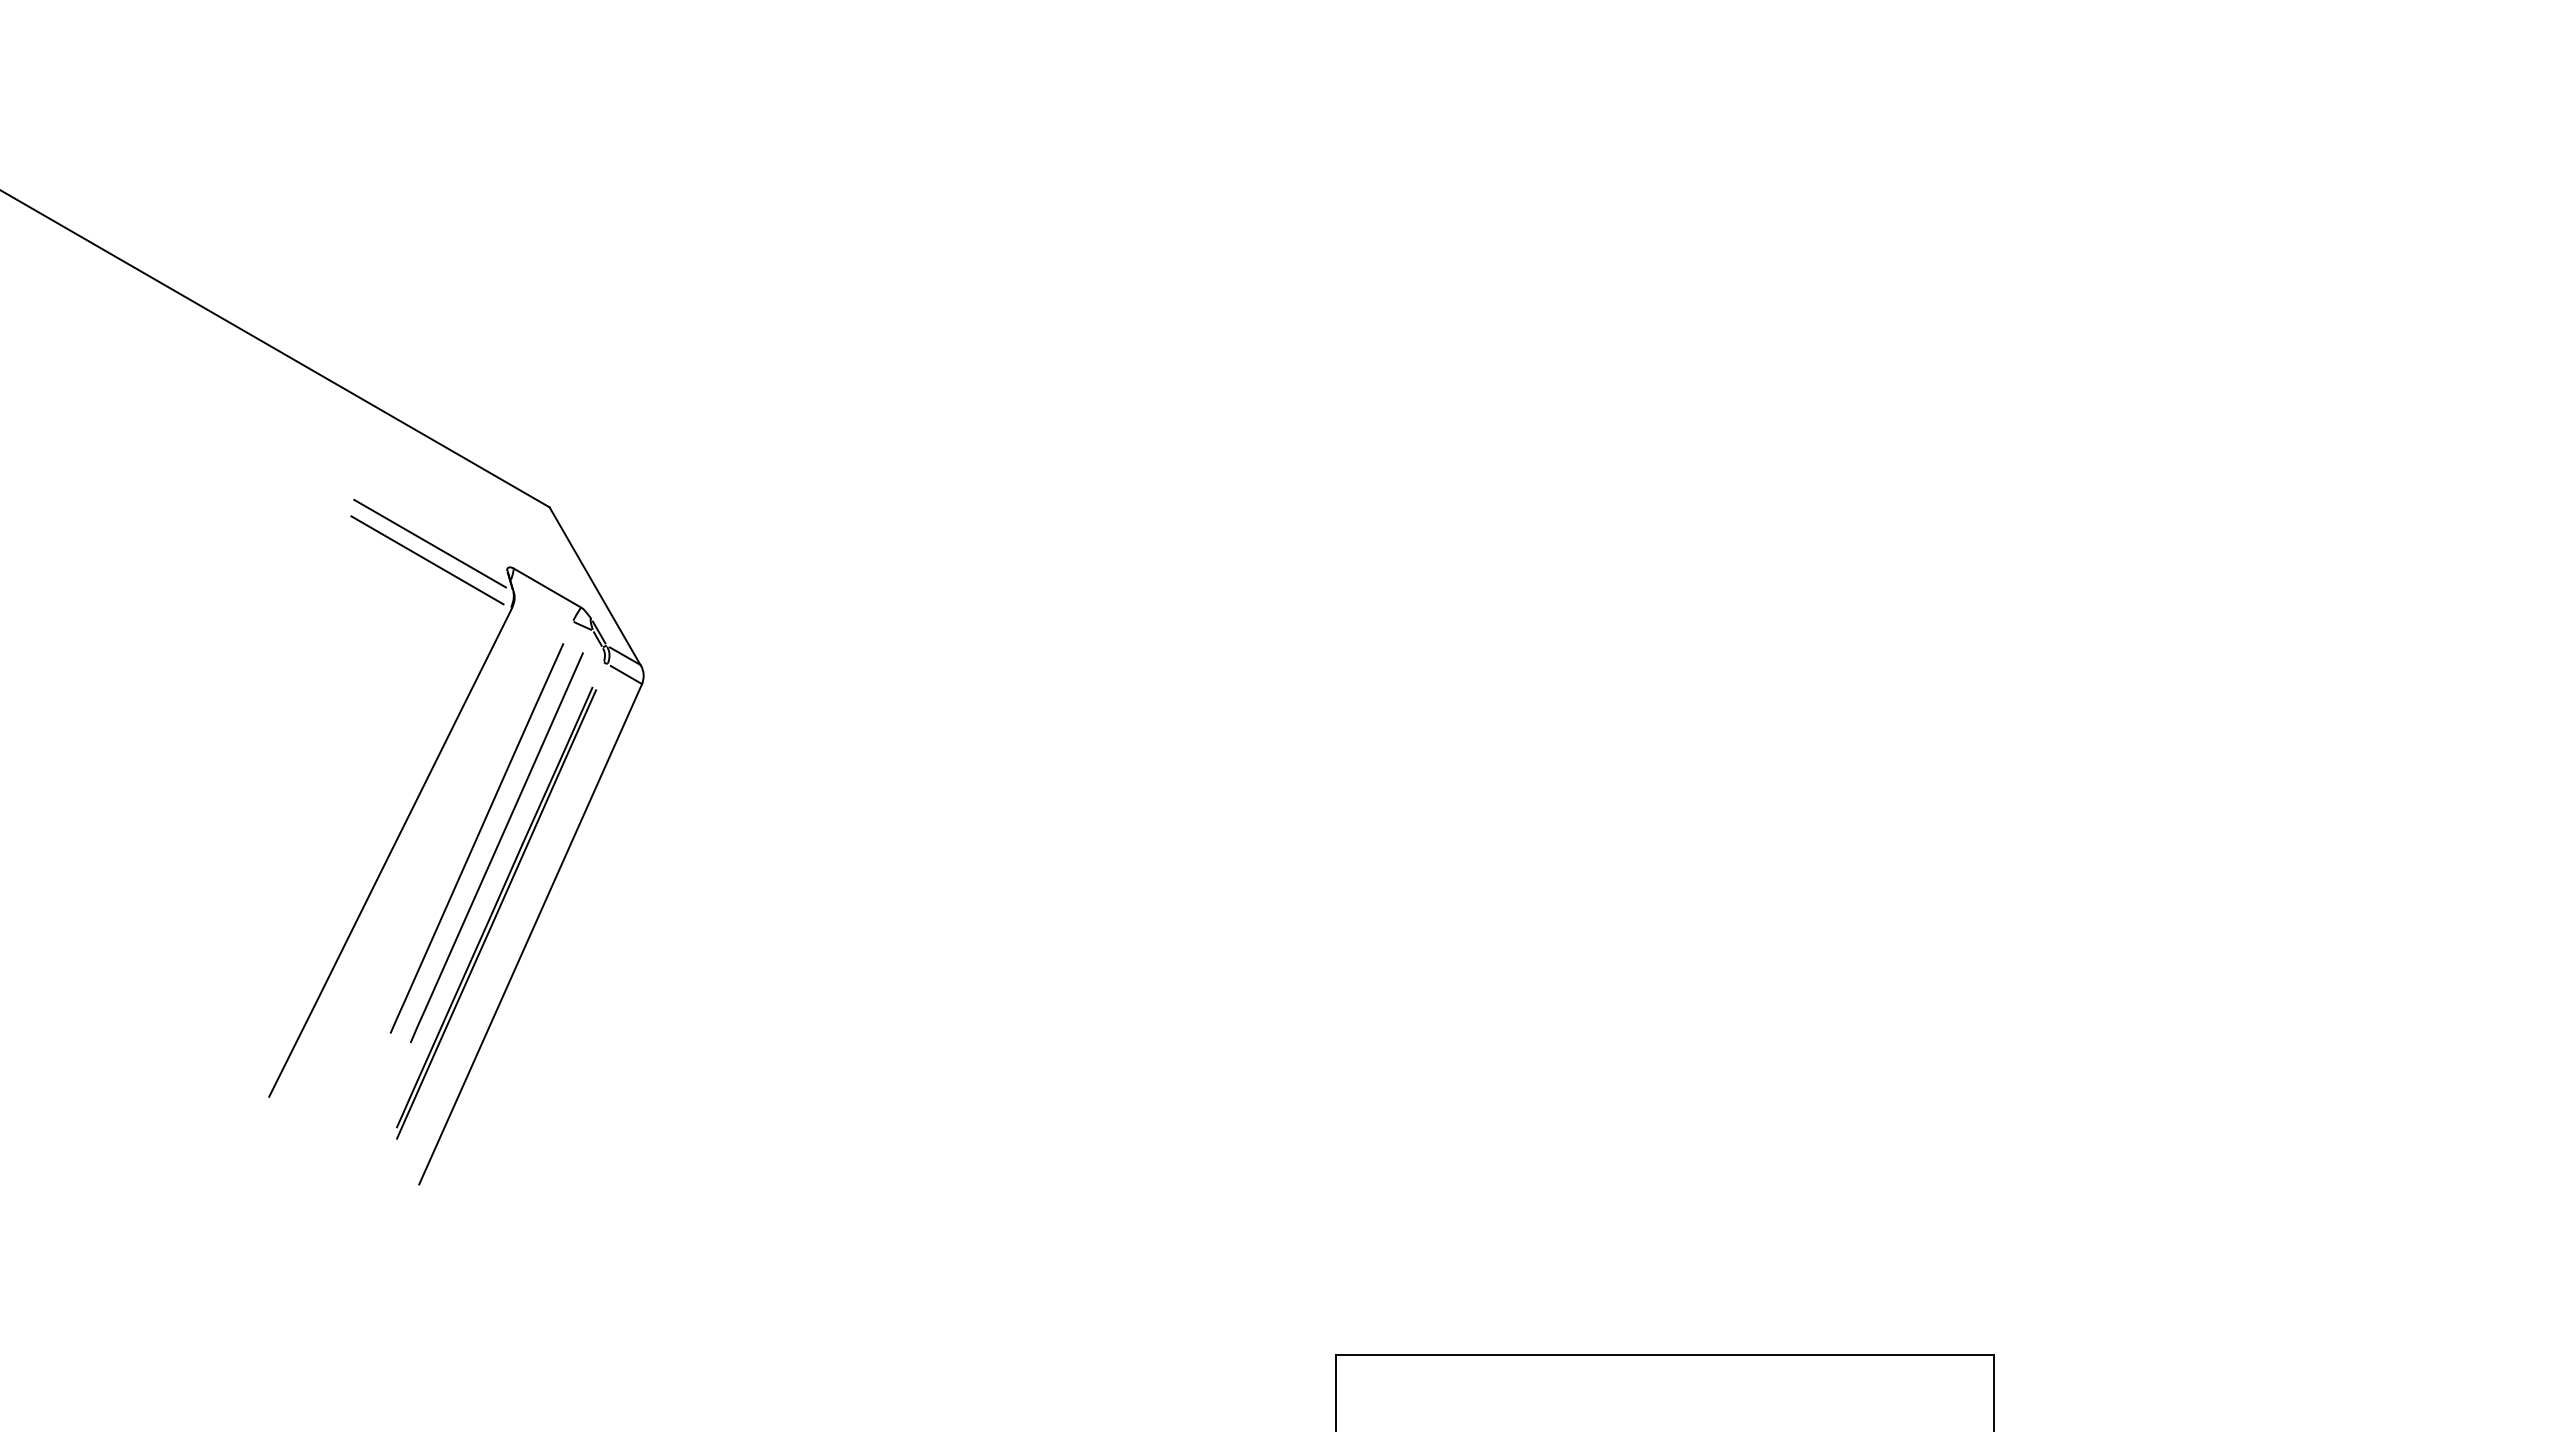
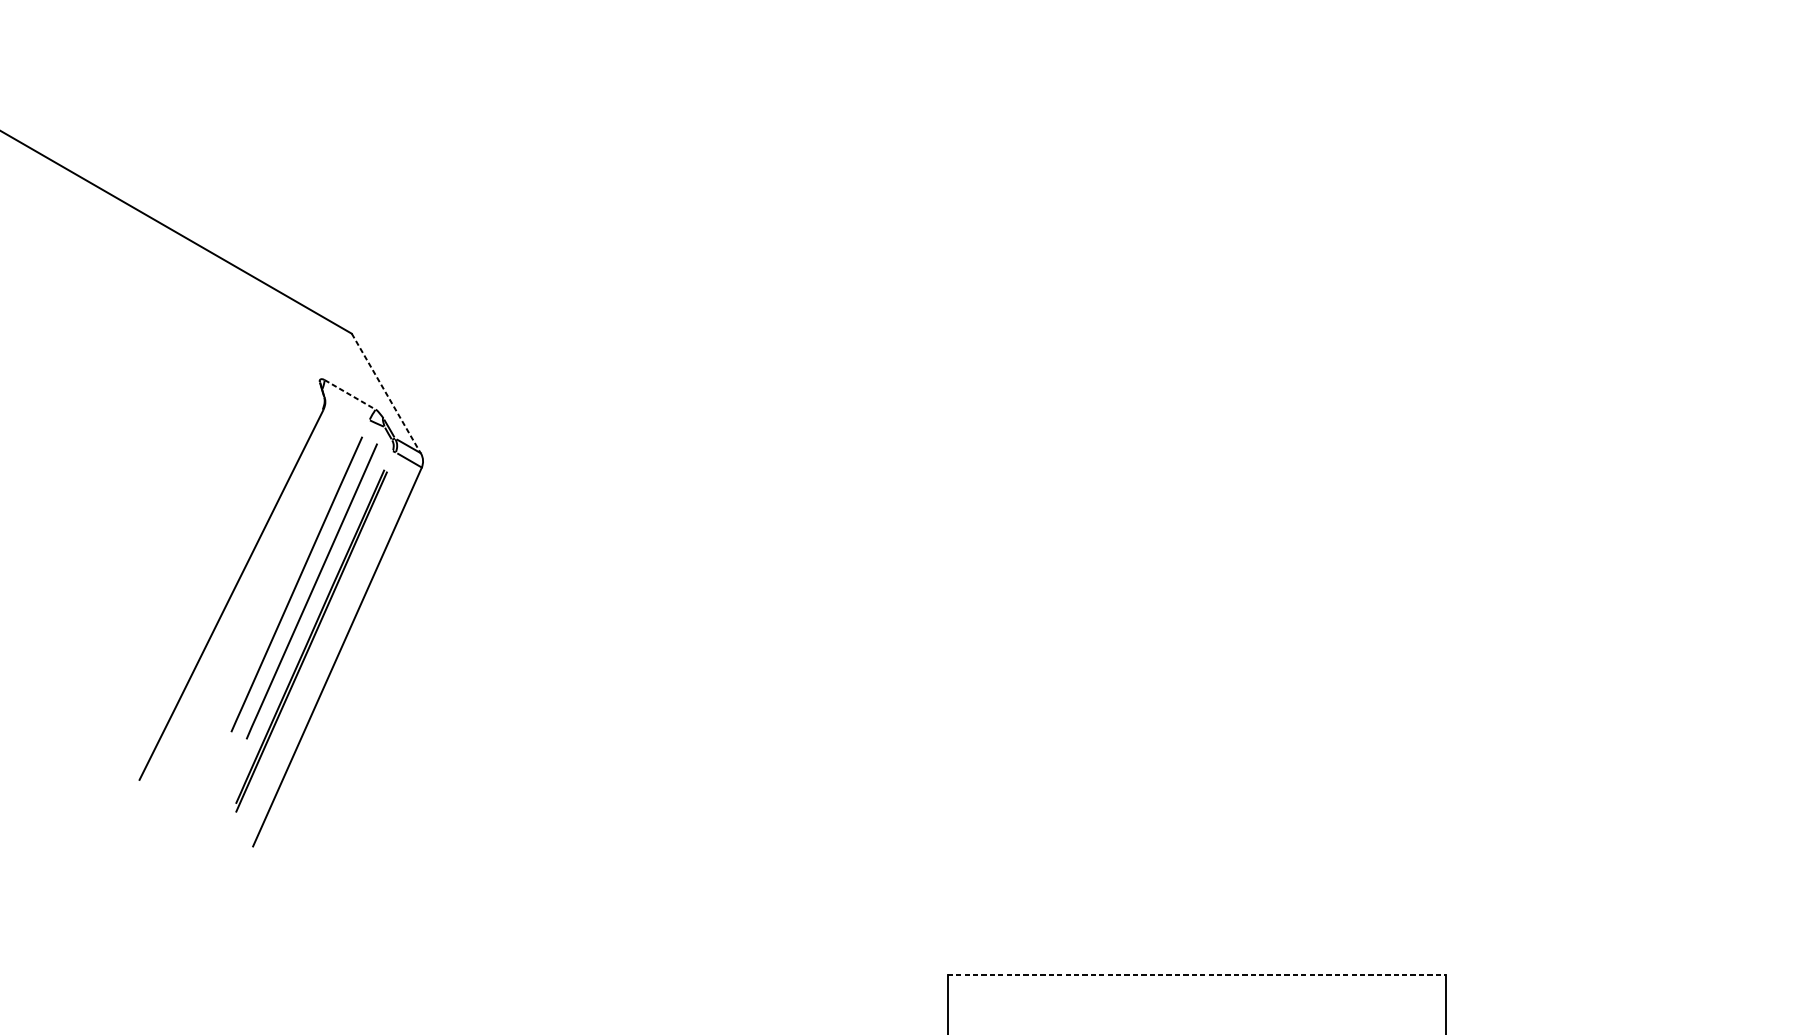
line: (430, 543) -> (261, 361), removed
line: (427, 560) -> (259, 373), removed
line: (595, 586) -> (386, 393), solid -> dashed
line: (547, 588) -> (350, 395), solid -> dashed
line: (1665, 1354) -> (1196, 975), solid -> dashed

